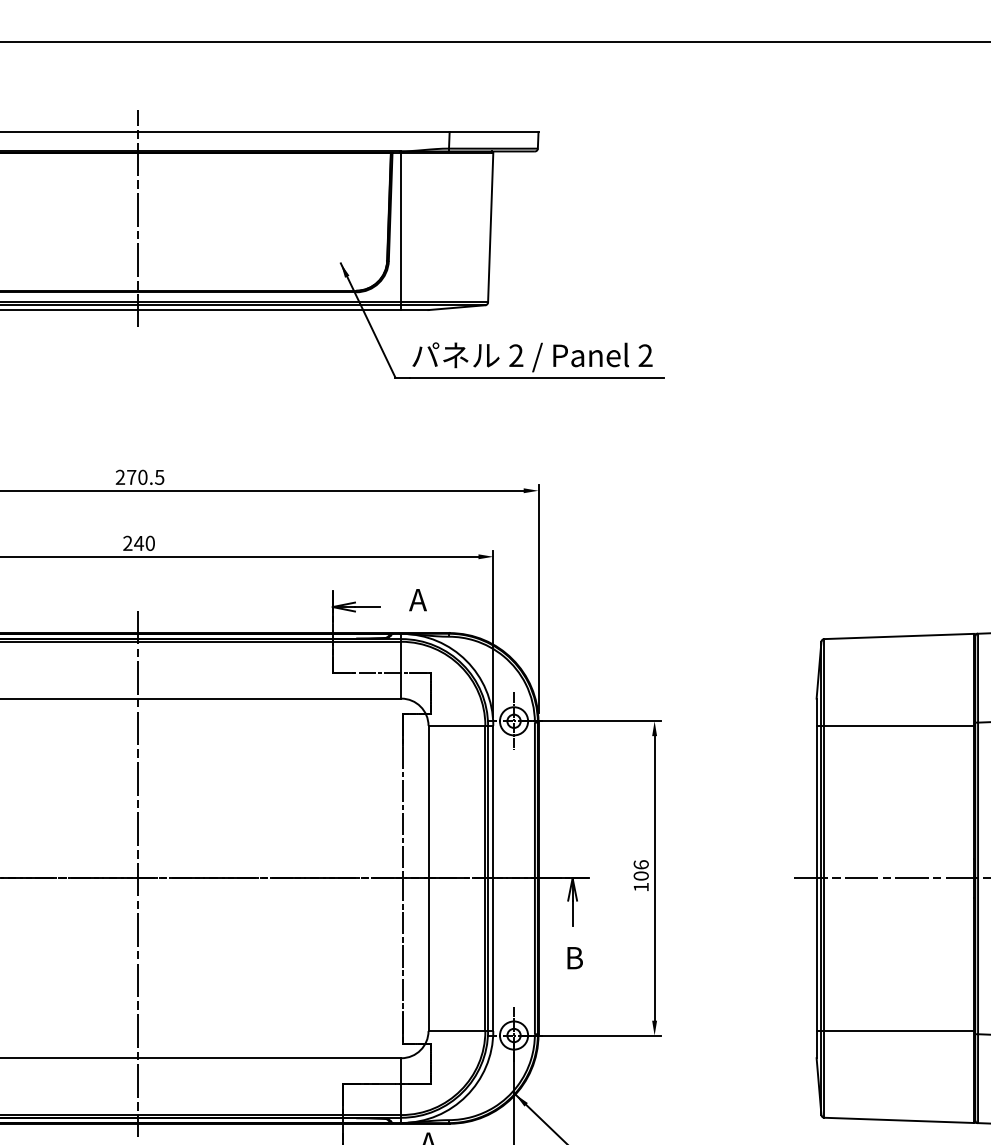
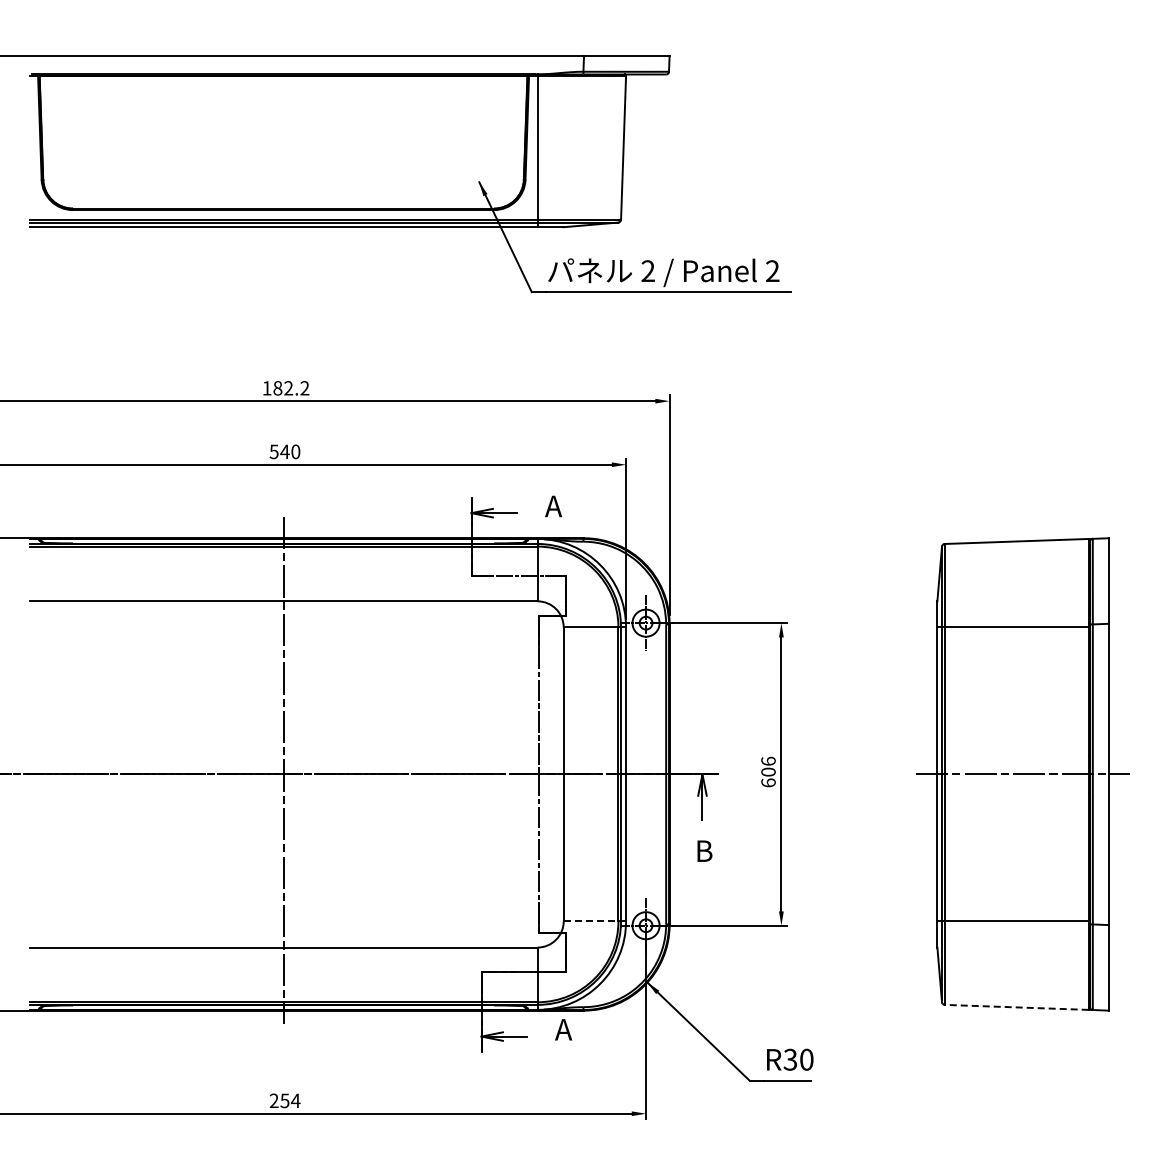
line: (137, 217) -> (283, 138), removed
text: (139, 477) -> (285, 388), 270.5 -> 182.2
text: (127, 543) -> (273, 451), 240 -> 540
text: (641, 886) -> (768, 782), 106 -> 606
line: (457, 1031) -> (591, 921), solid -> dashed
line: (898, 1120) -> (1016, 1007), solid -> dashed

